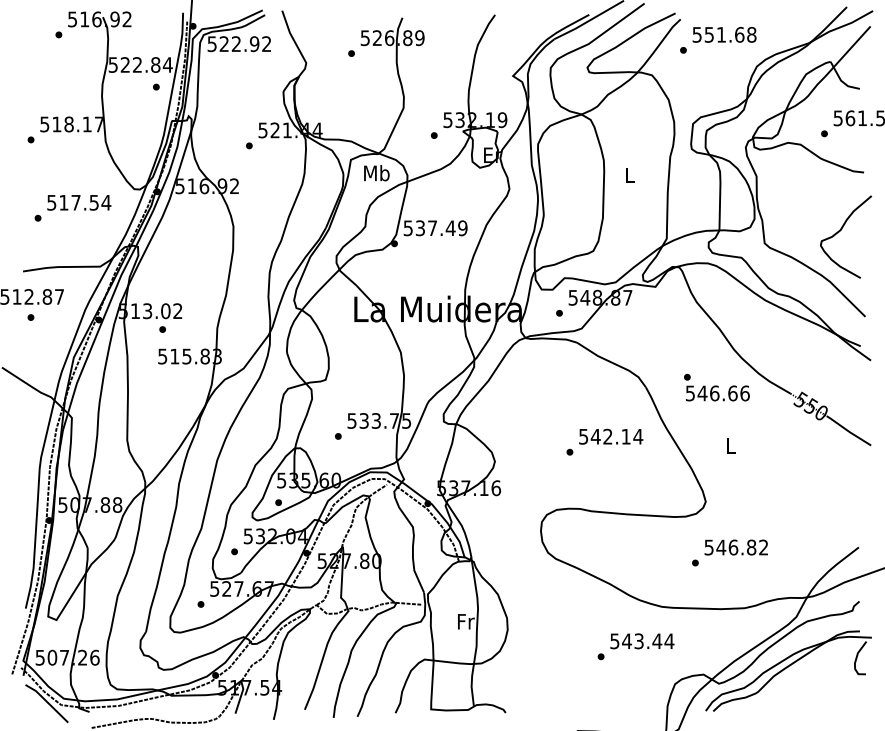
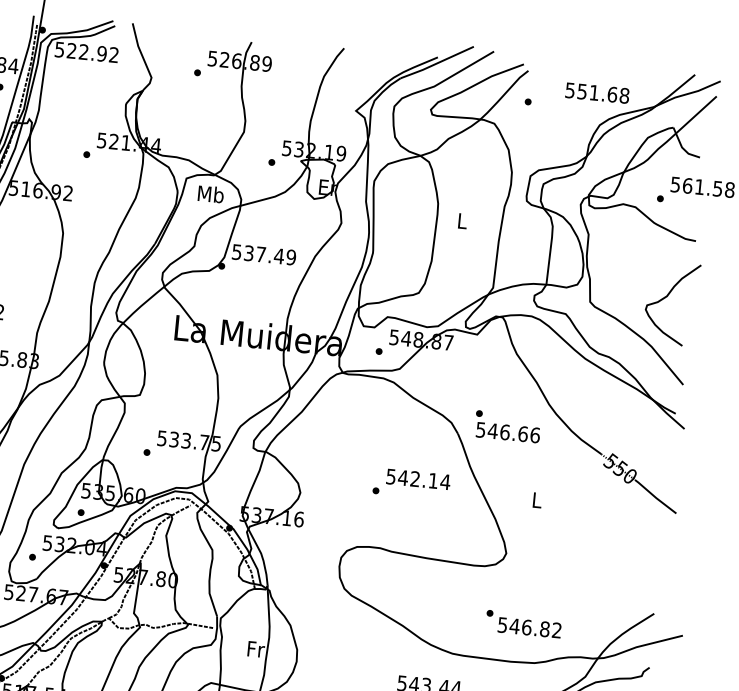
text: (724, 34) -> (597, 92), moved
text: (716, 387) -> (507, 426), moved
text: (735, 547) -> (528, 627), moved

